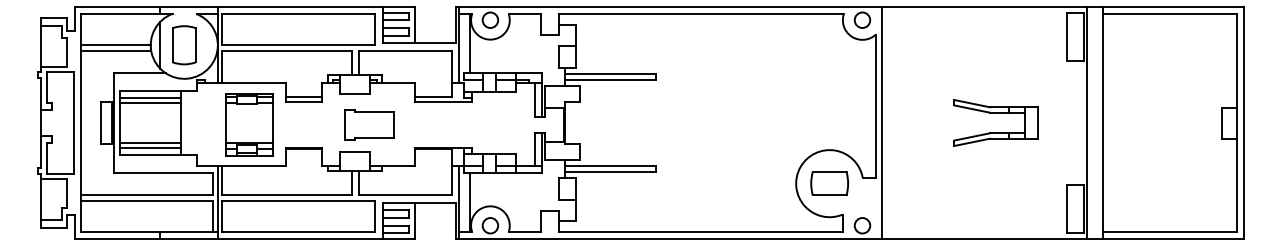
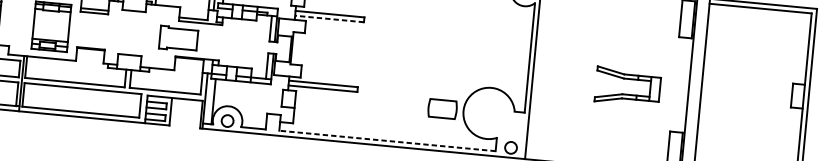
line: (610, 80) -> (329, 19), solid -> dashed
part: (995, 113) -> (628, 79), moved
part: (369, 124) -> (178, 38), moved
part: (829, 183) -> (442, 108), moved
line: (700, 231) -> (387, 140), solid -> dashed

